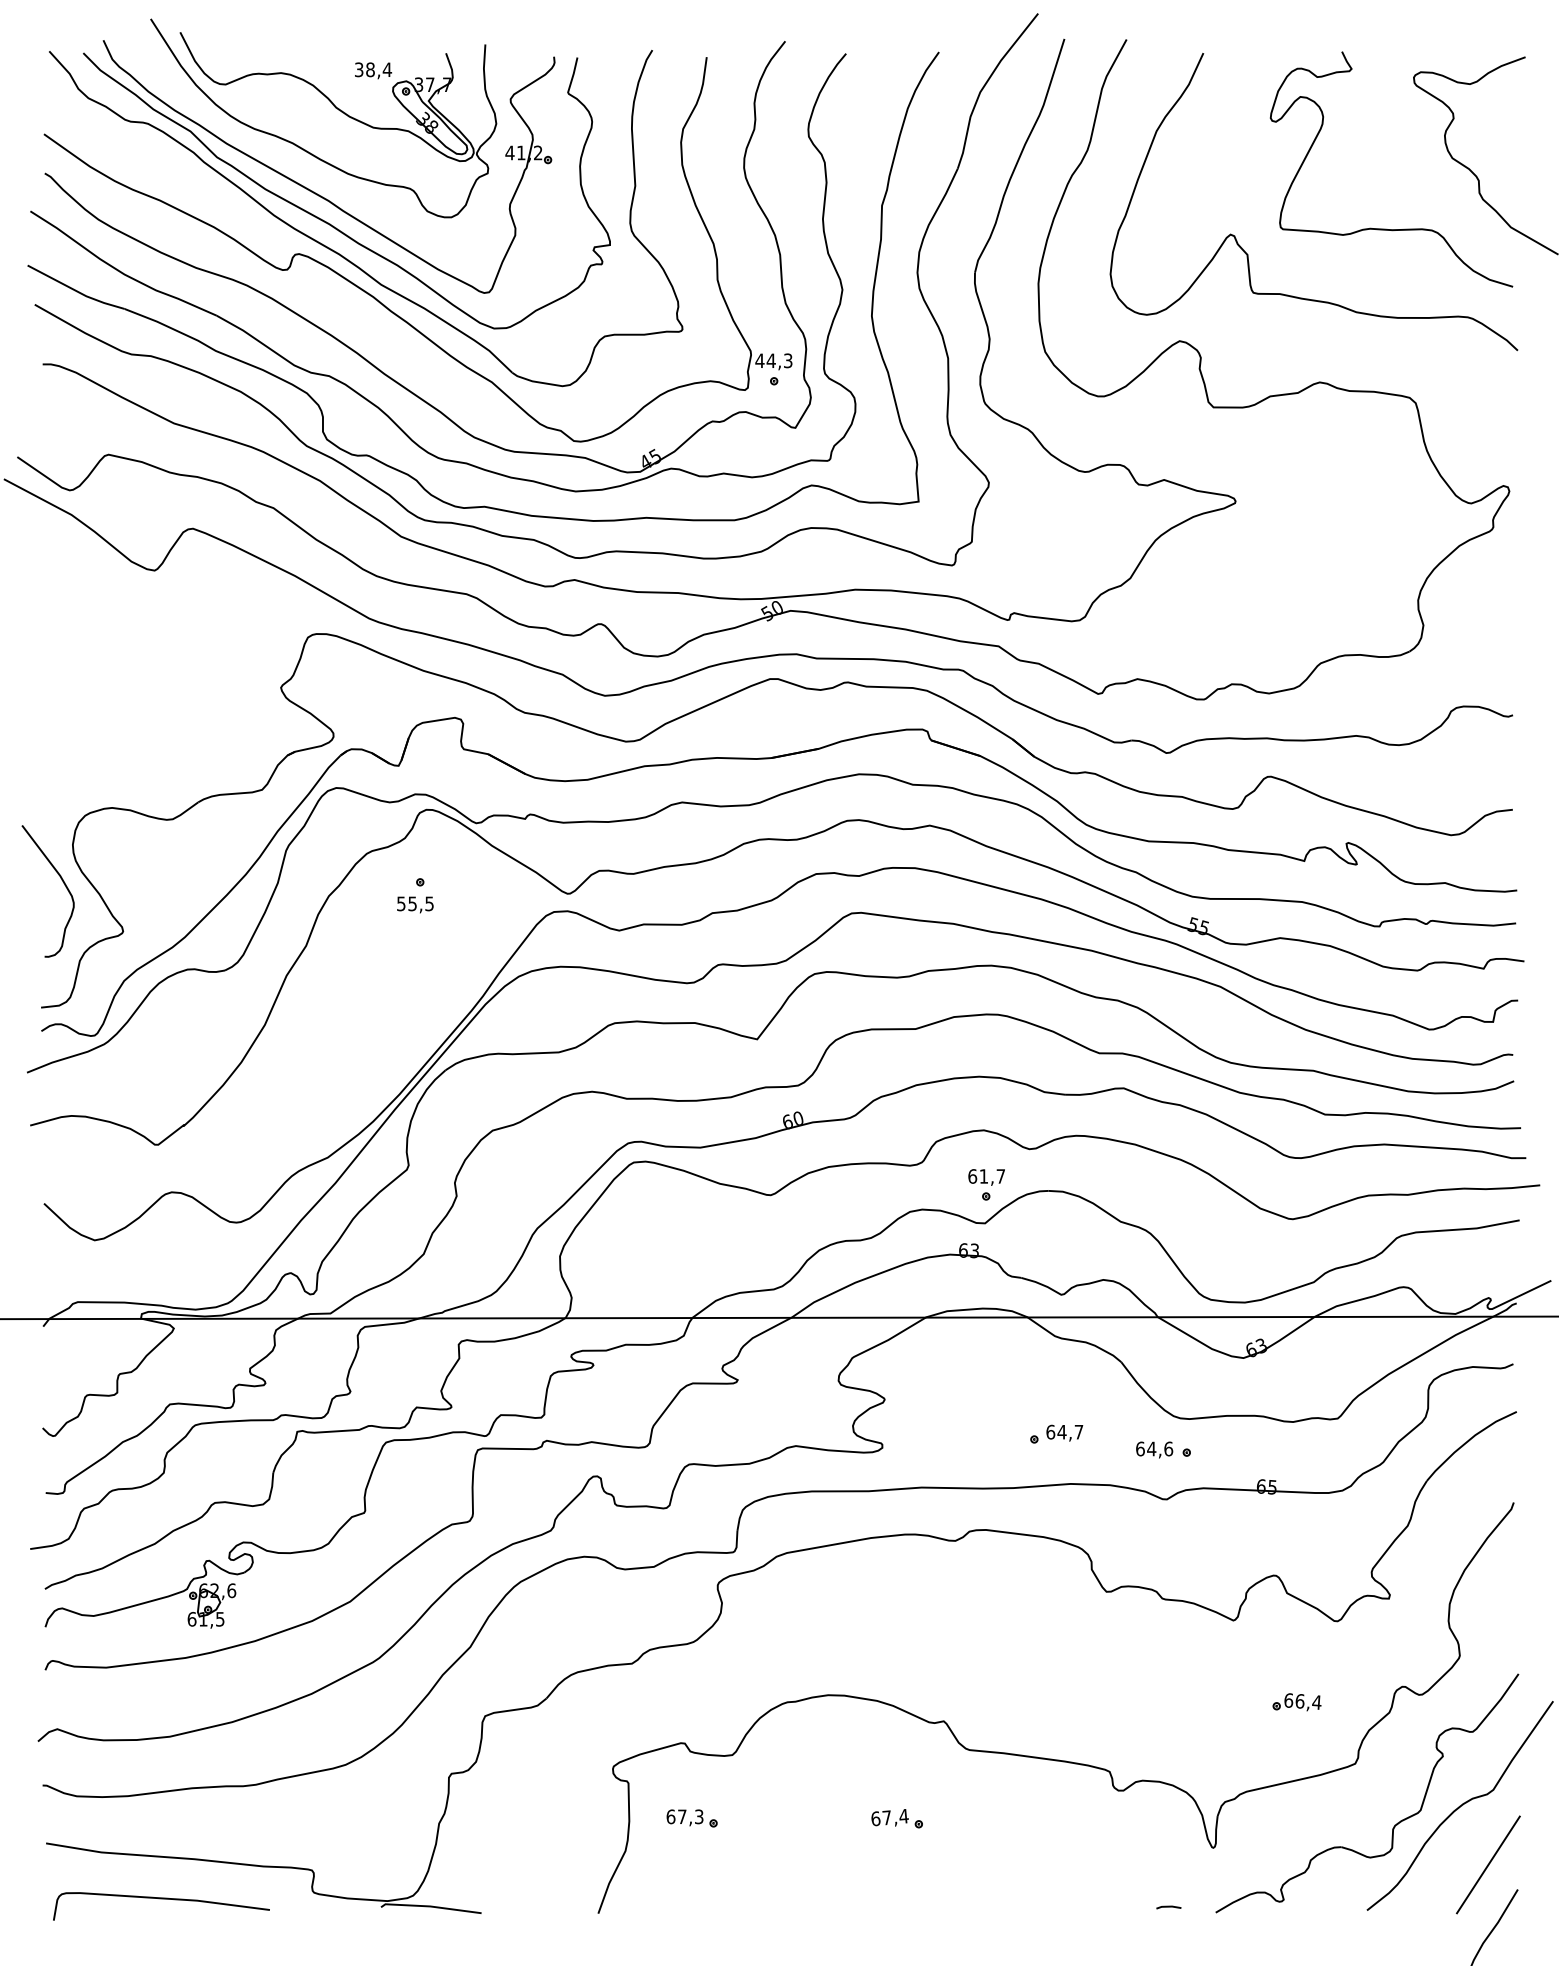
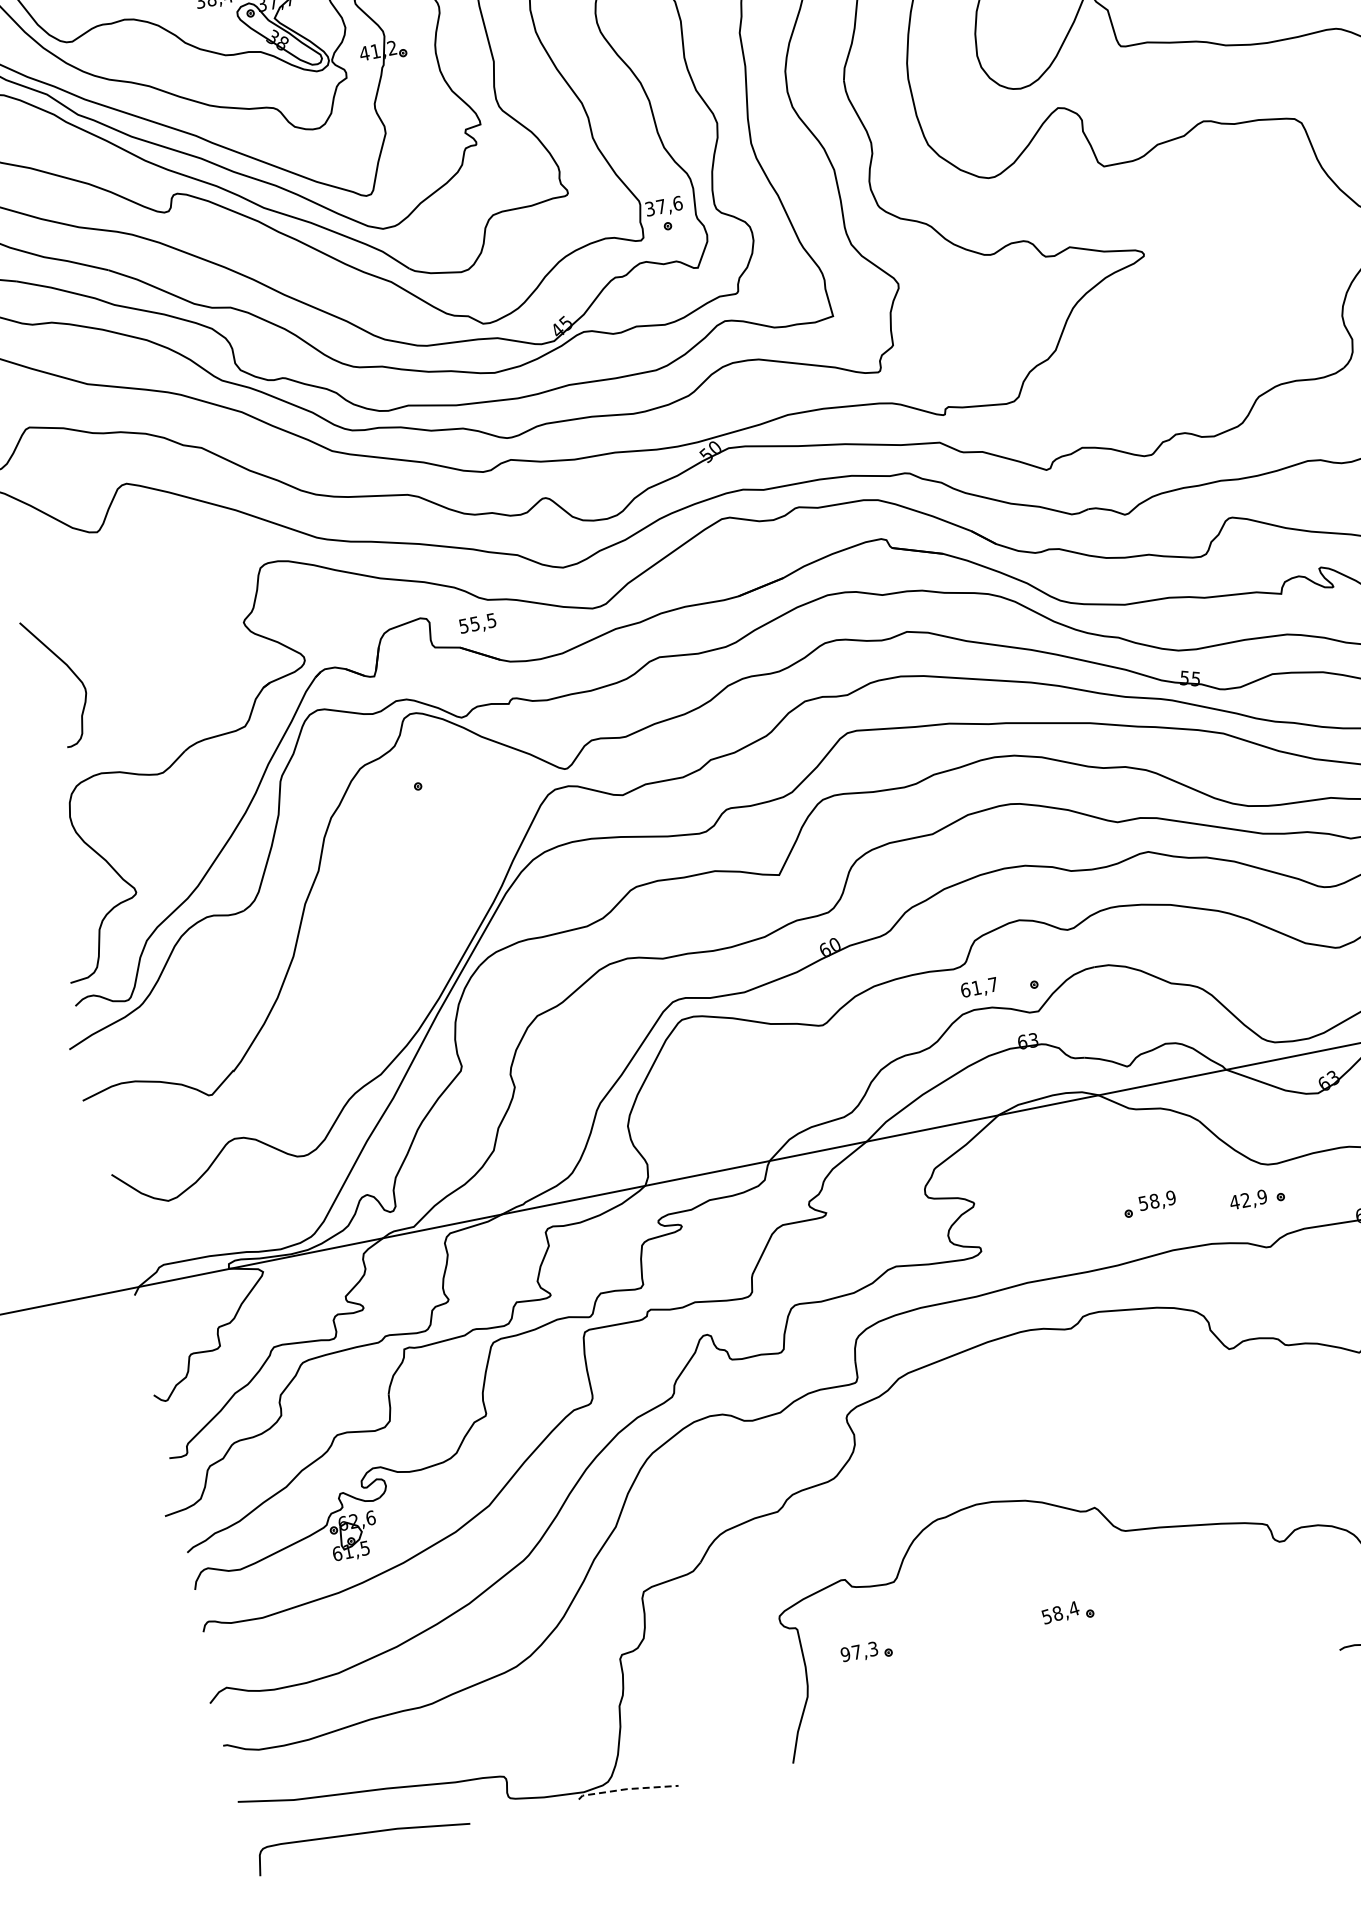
text: (773, 360) -> (663, 205), 44,3 -> 37,6
curve: (61, 880) -> (68, 669), moved
text: (415, 904) -> (477, 623), moved
text: (986, 1177) -> (979, 988), moved
text: (1064, 1431) -> (1156, 1200), 64,7 -> 58,9
text: (1154, 1448) -> (1248, 1199), 64,6 -> 42,9
text: (670, 1816) -> (845, 1654), 67,3 -> 97,3
text: (881, 1818) -> (1052, 1615), 67,4 -> 58,4
line: (430, 1906) -> (627, 1789), solid -> dashed

